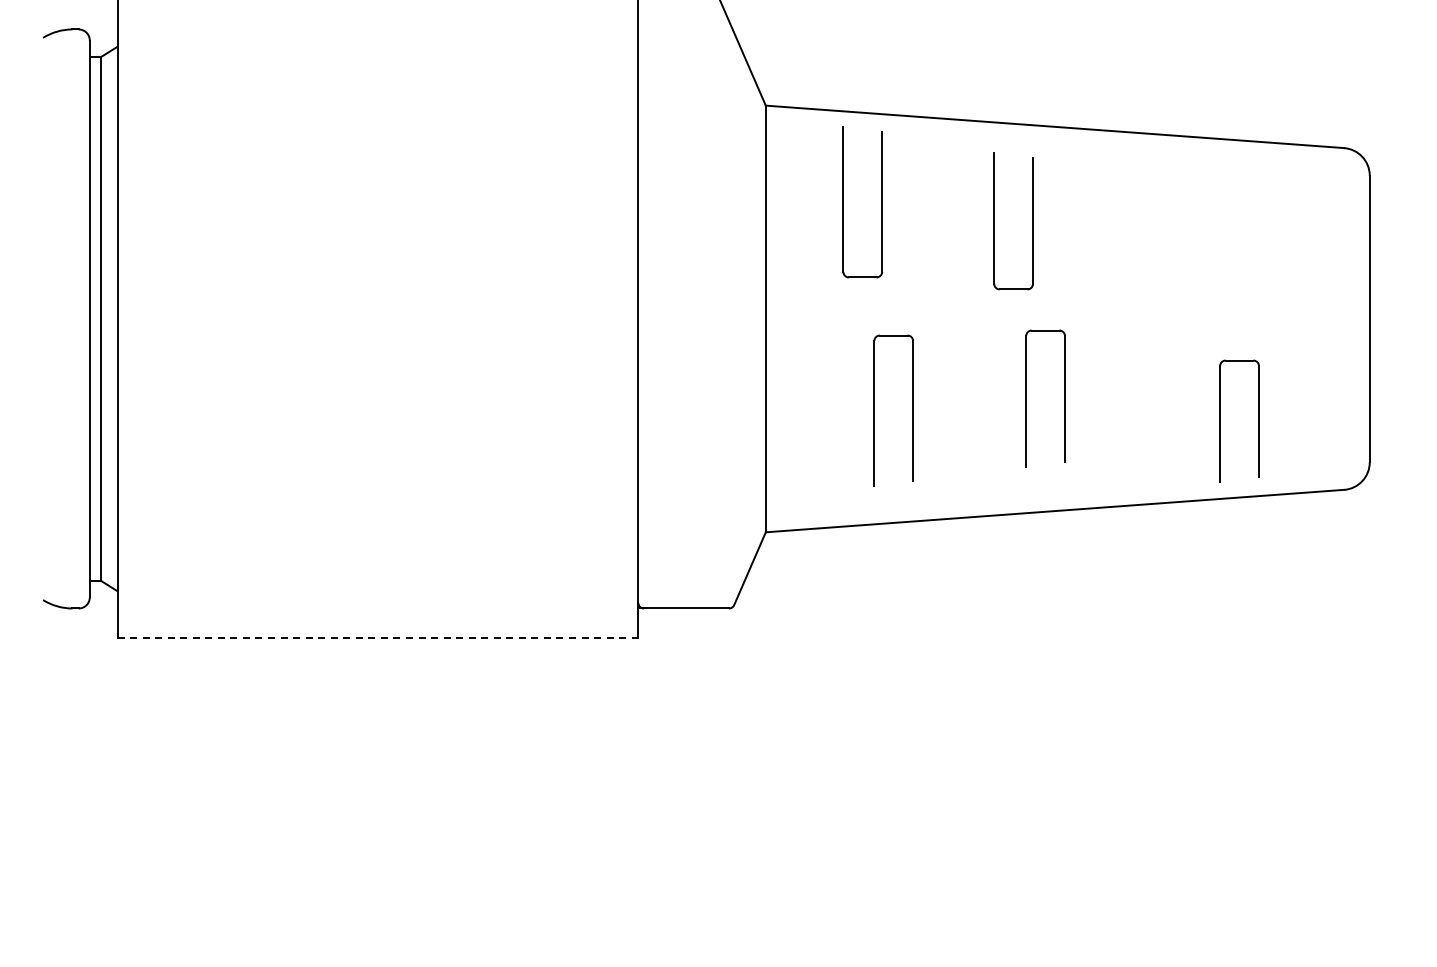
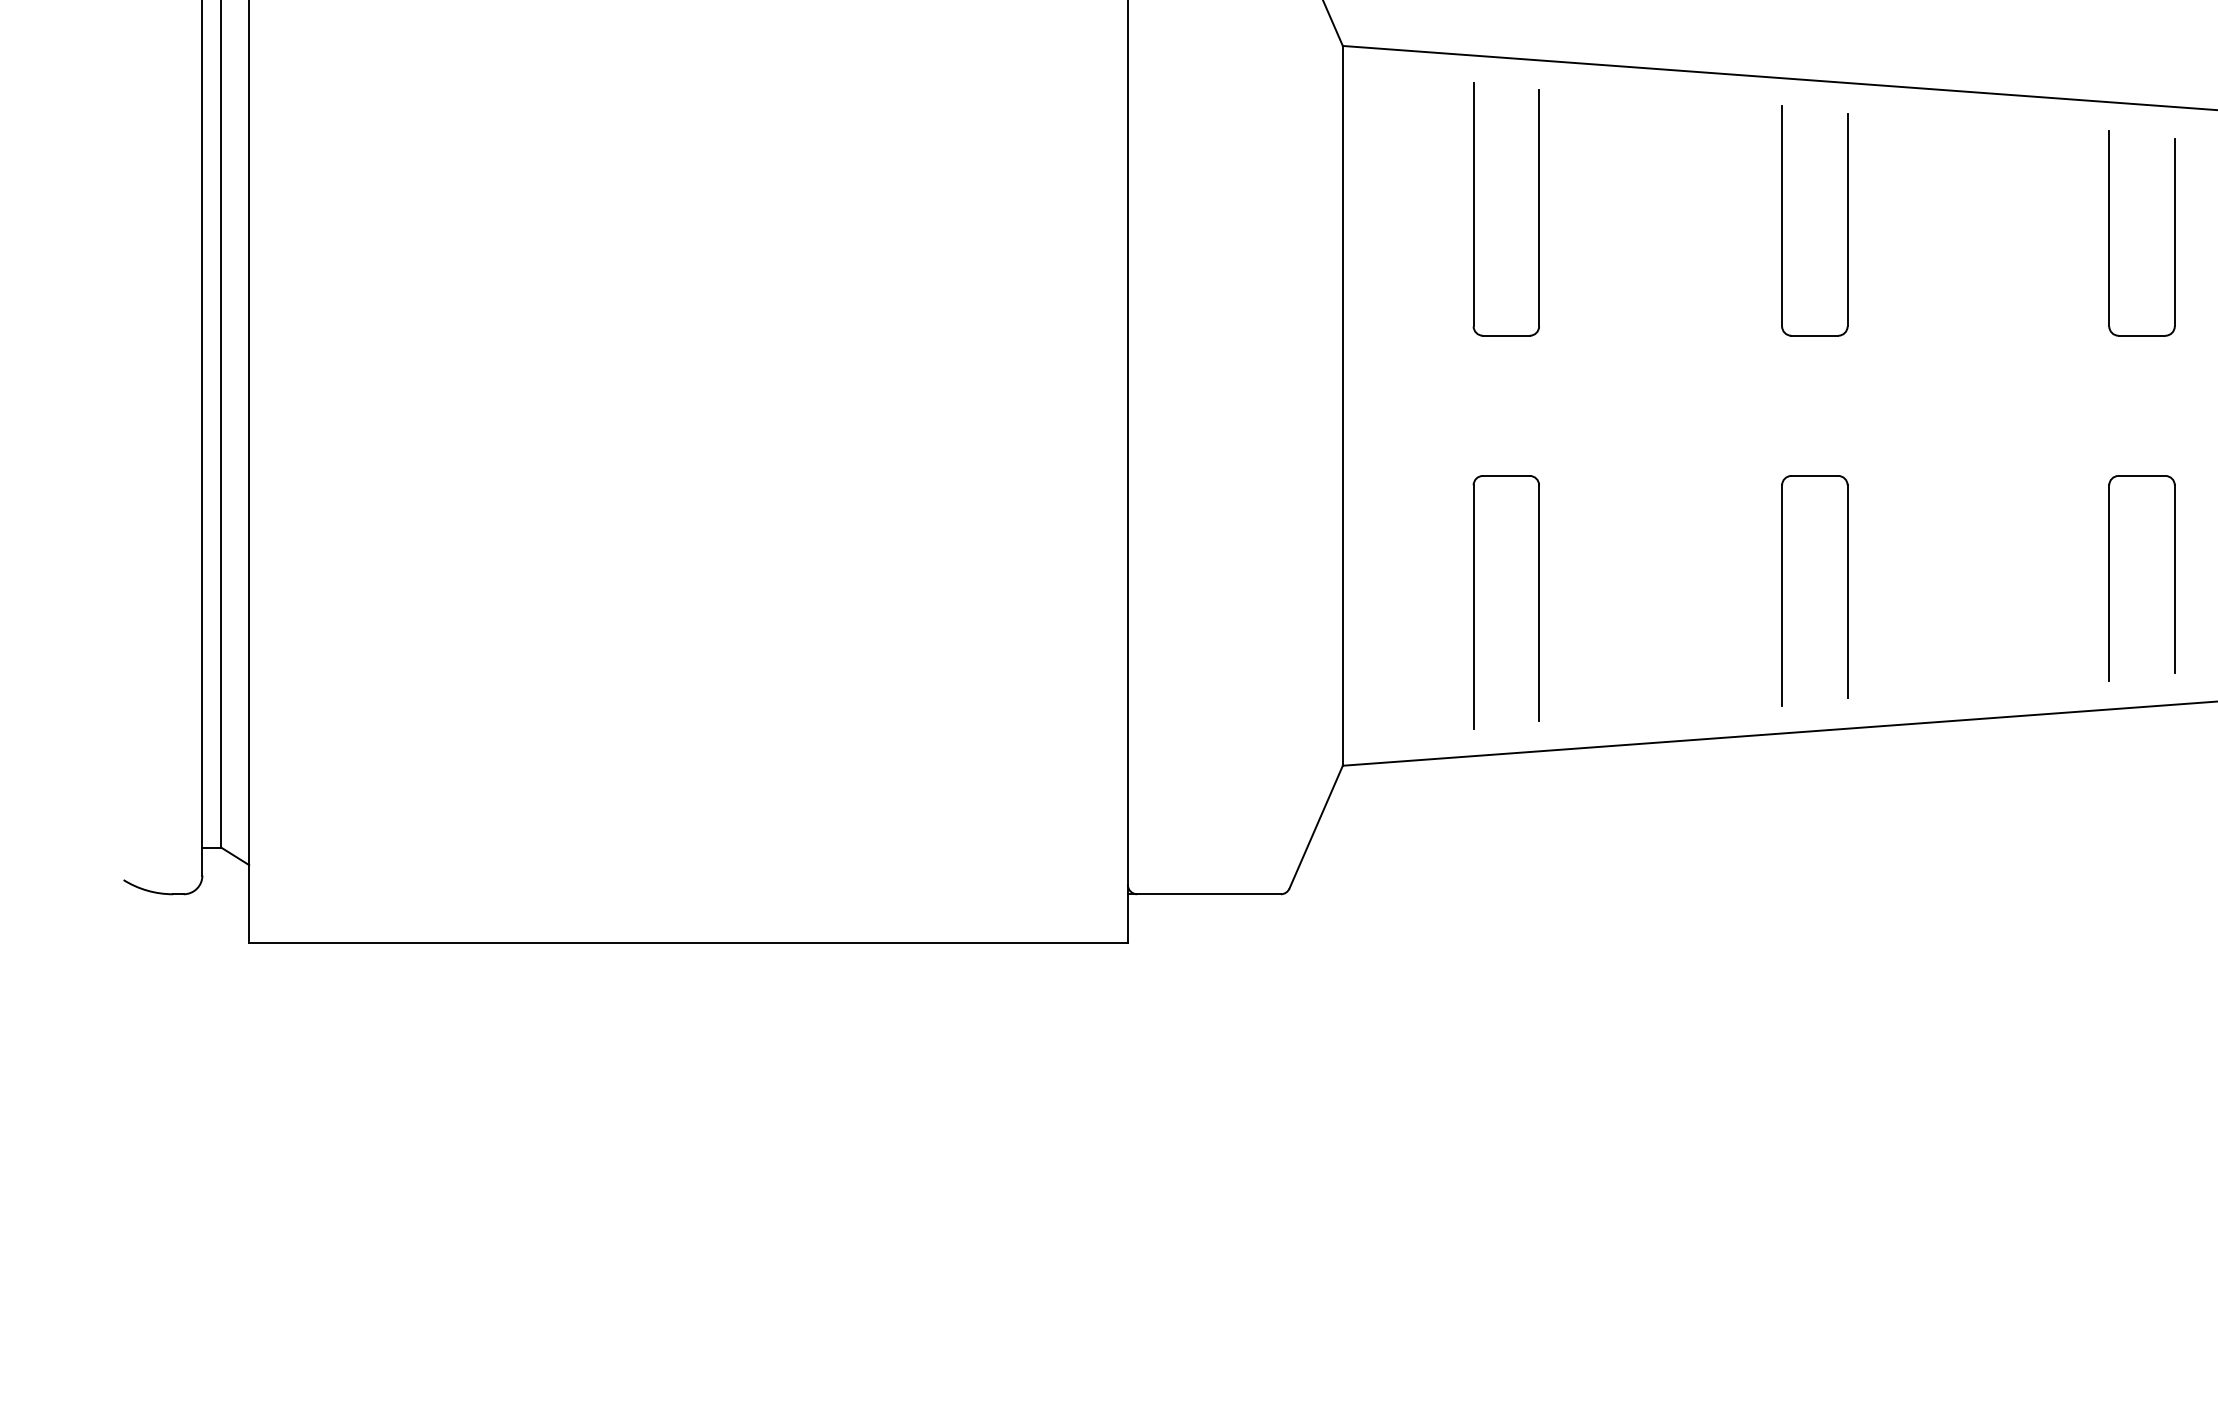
part: (1220, 216) -> (2109, 232), added
part: (994, 221) -> (1782, 221), moved
part: (1026, 398) -> (1782, 590), moved
part: (874, 410) -> (1473, 602), moved
line: (378, 637) -> (689, 943), dashed -> solid

